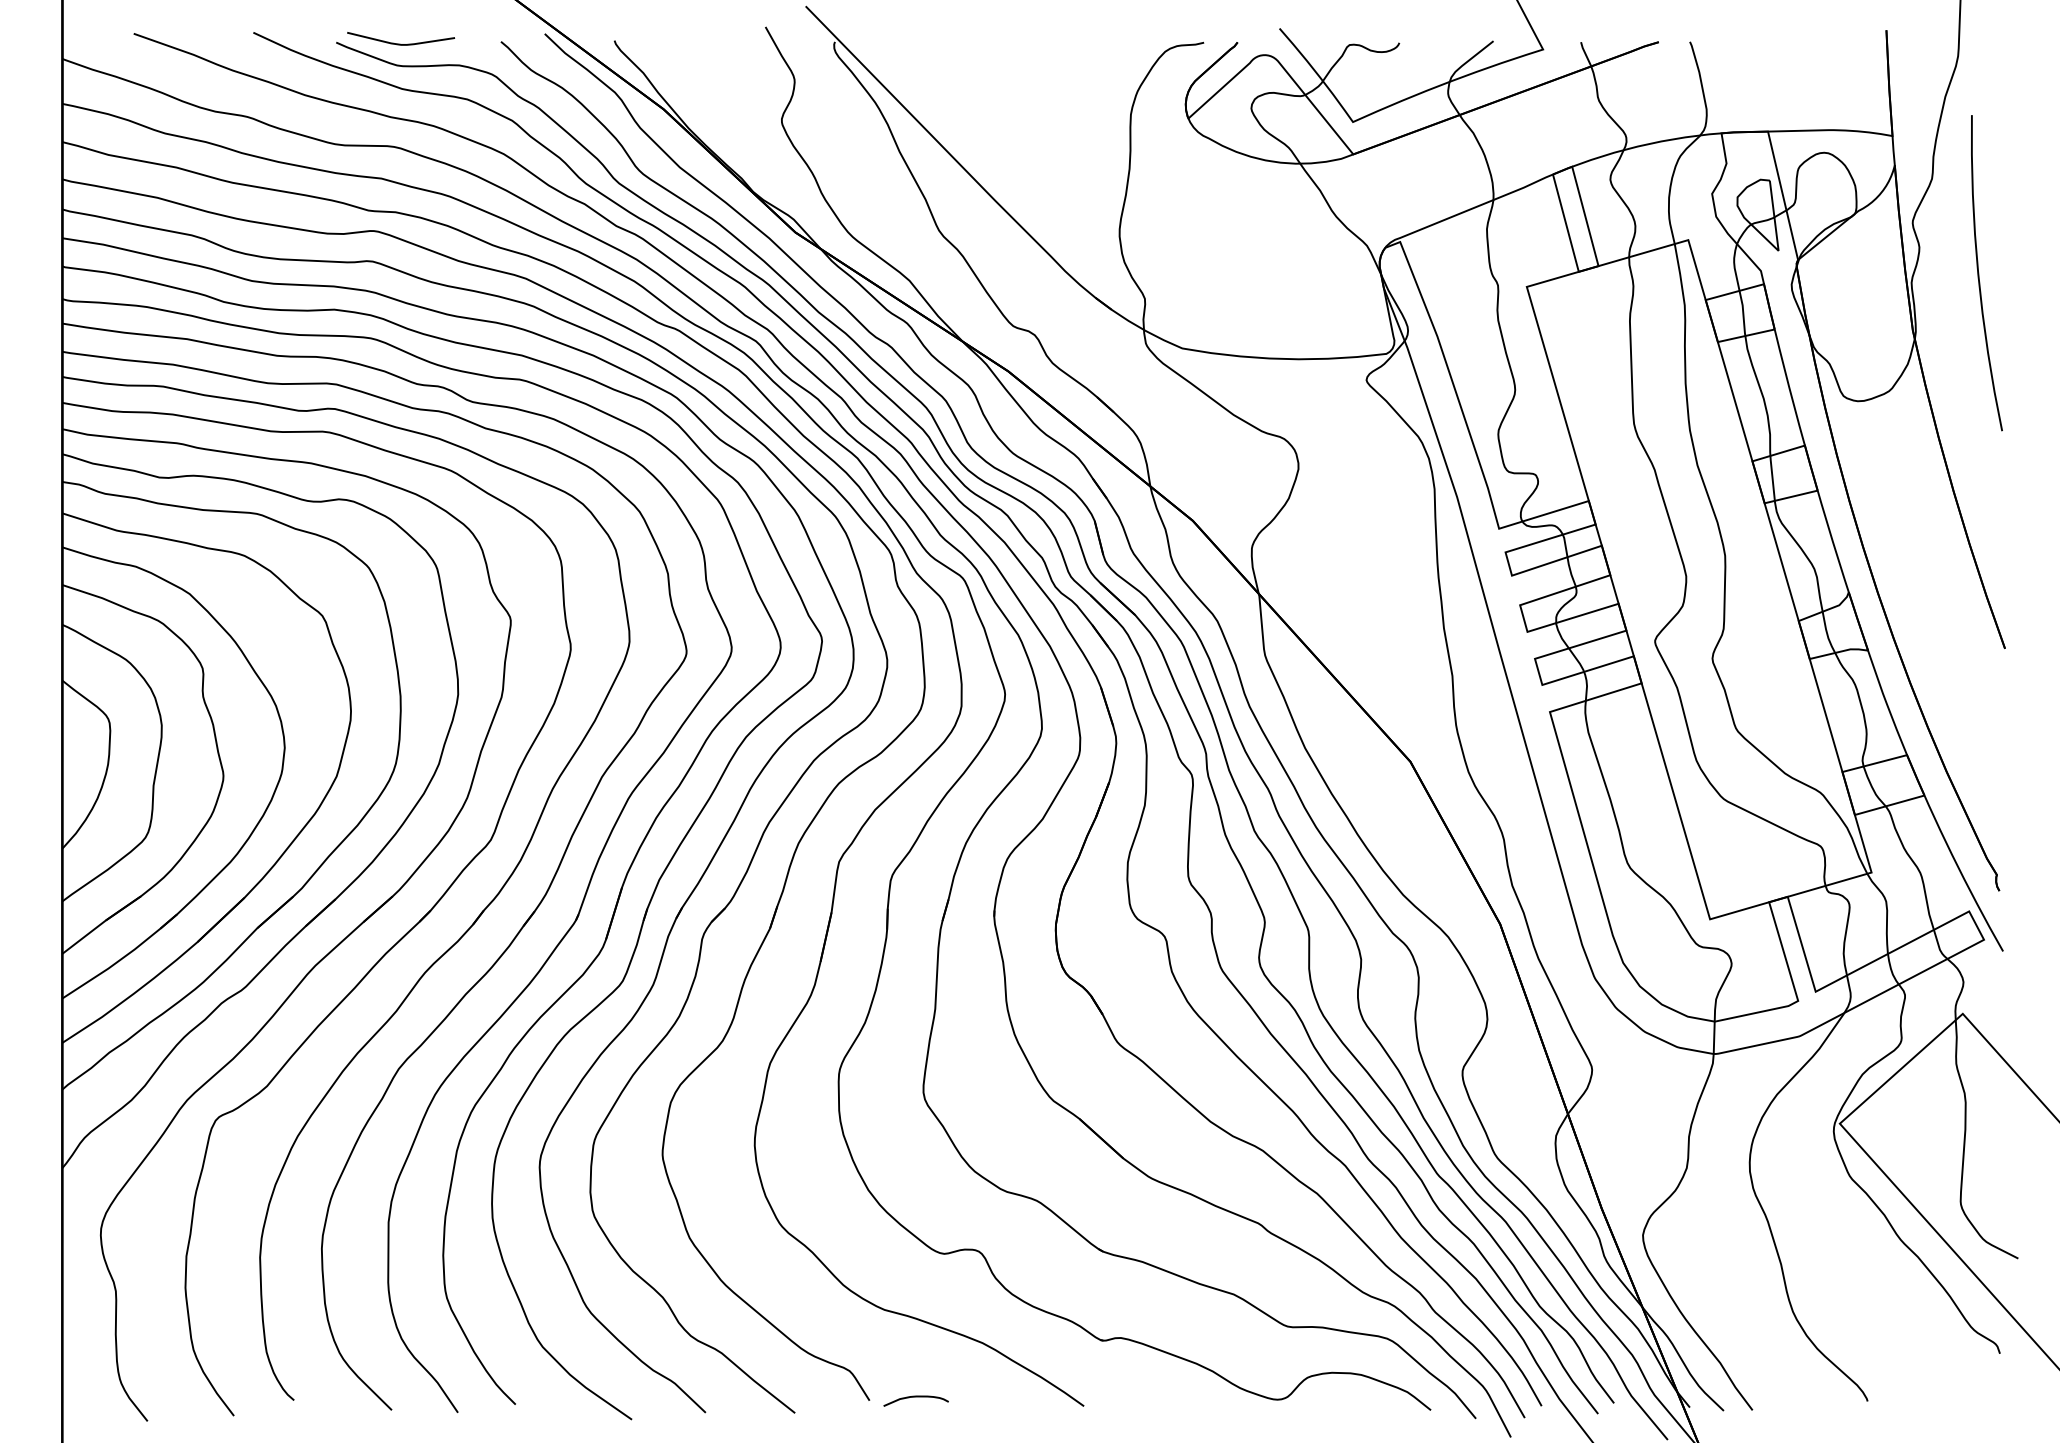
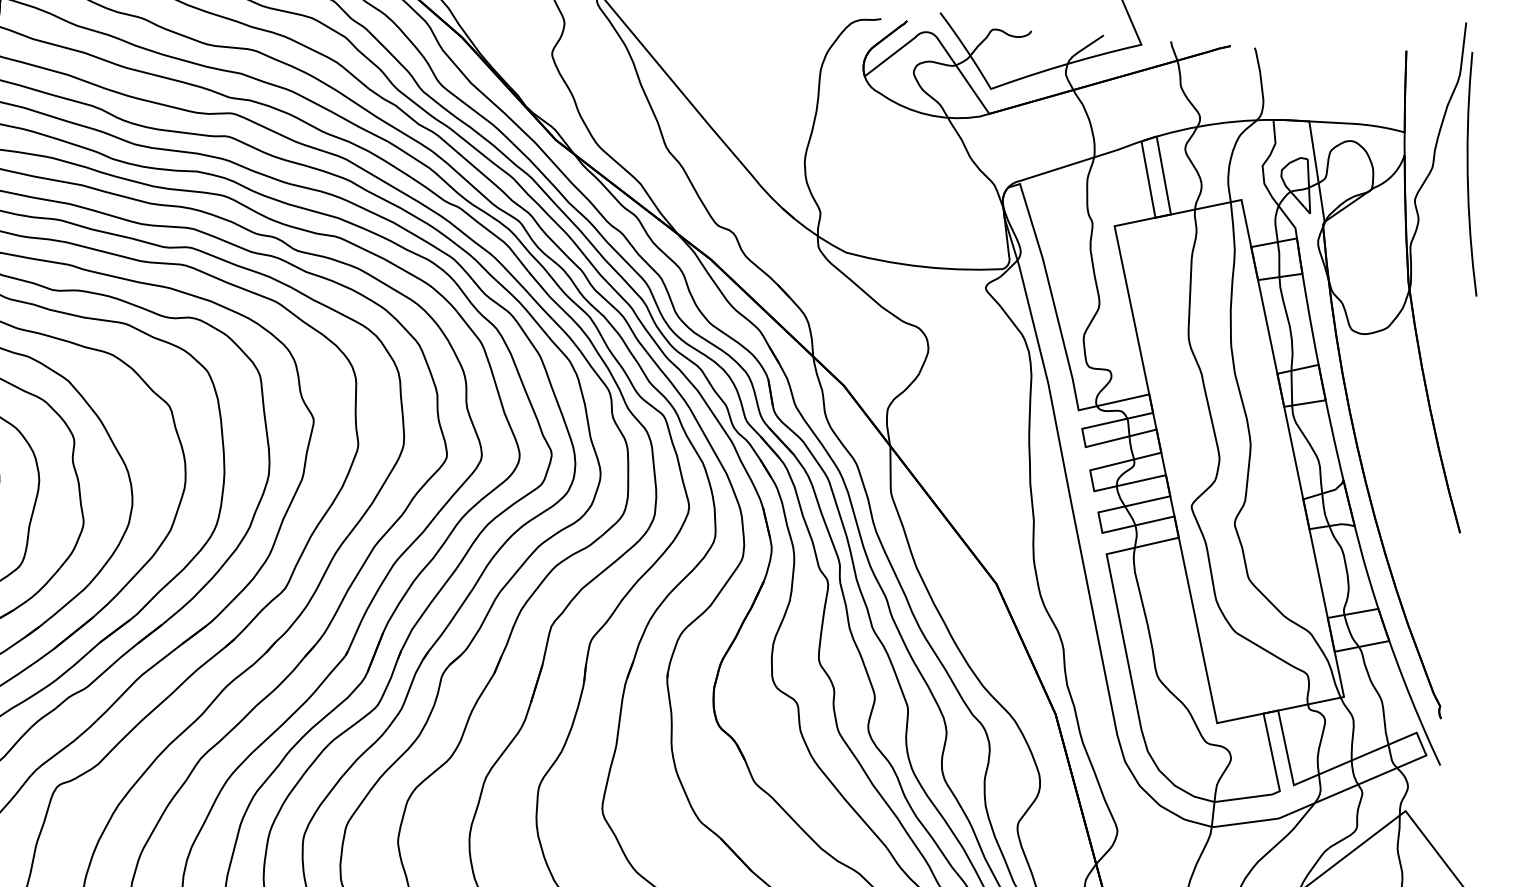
curve: (1979, 273) -> (1468, 174), moved

